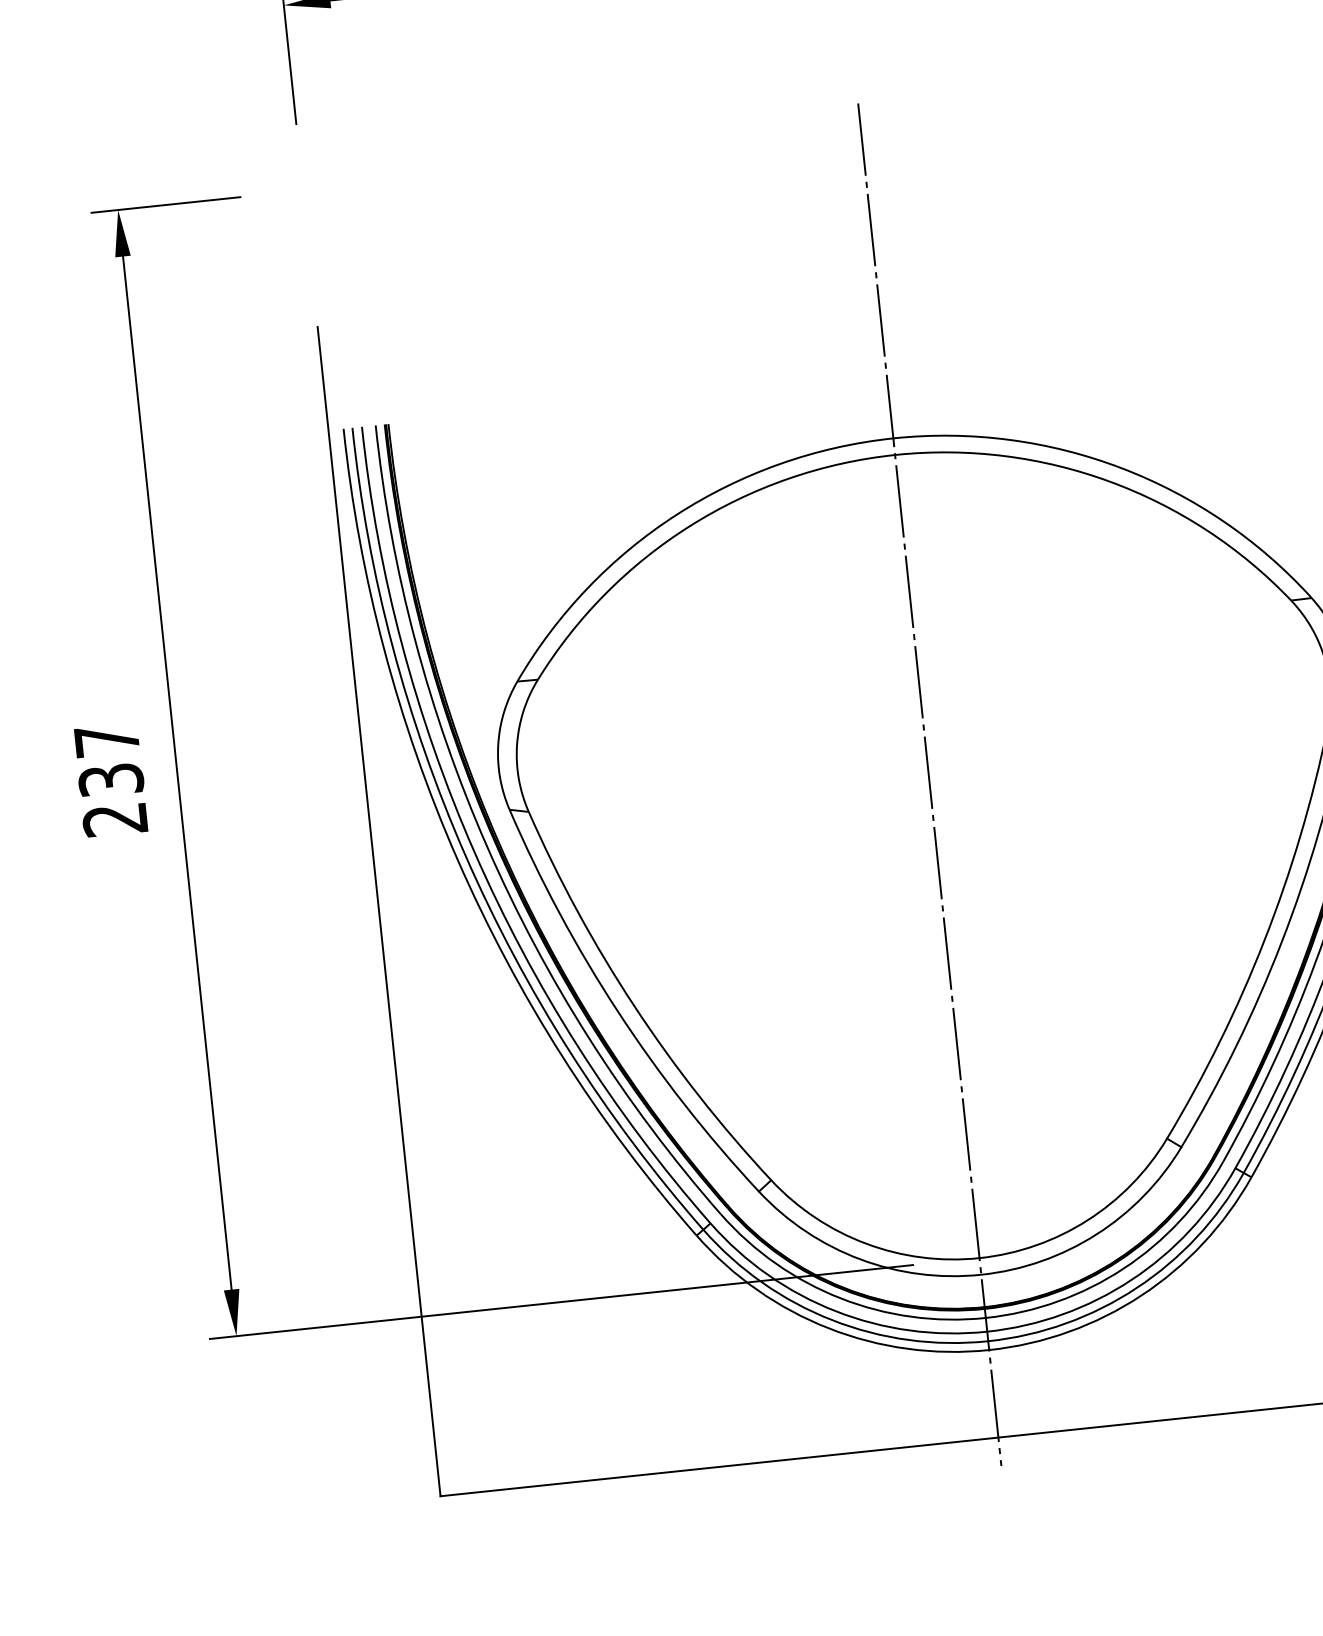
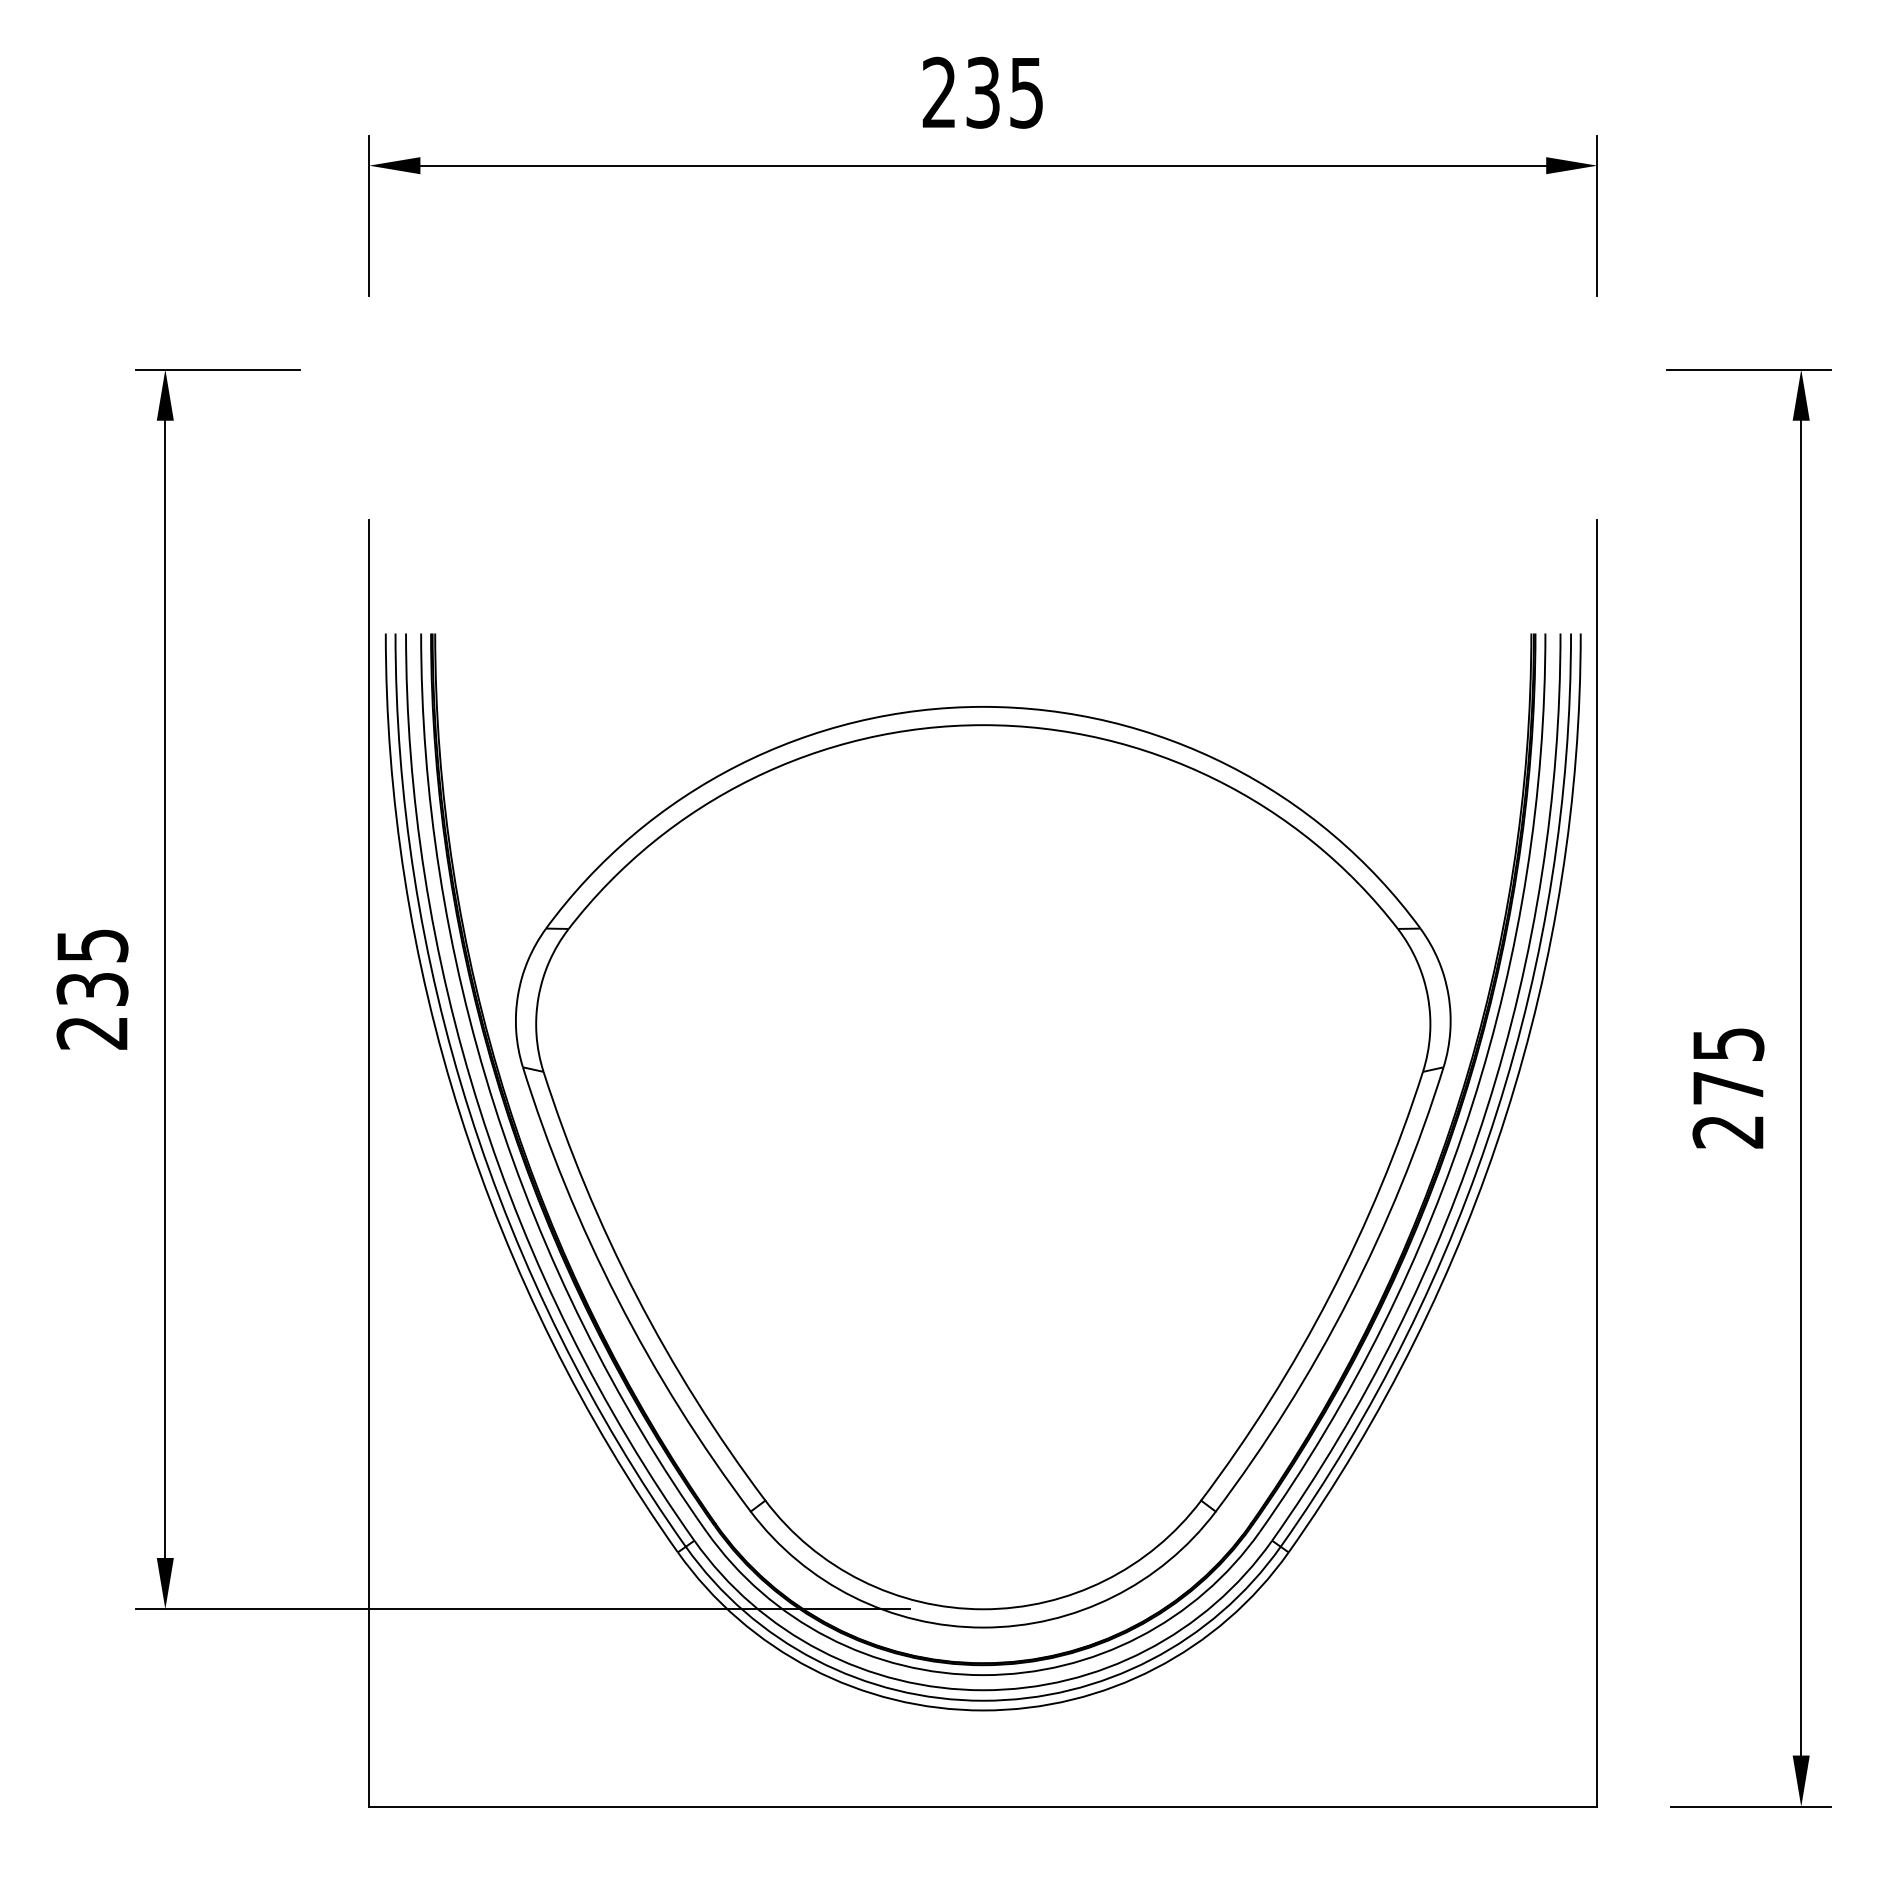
text: (106, 740) -> (92, 945), 237 -> 235
line: (929, 785) -> (983, 1088), removed

